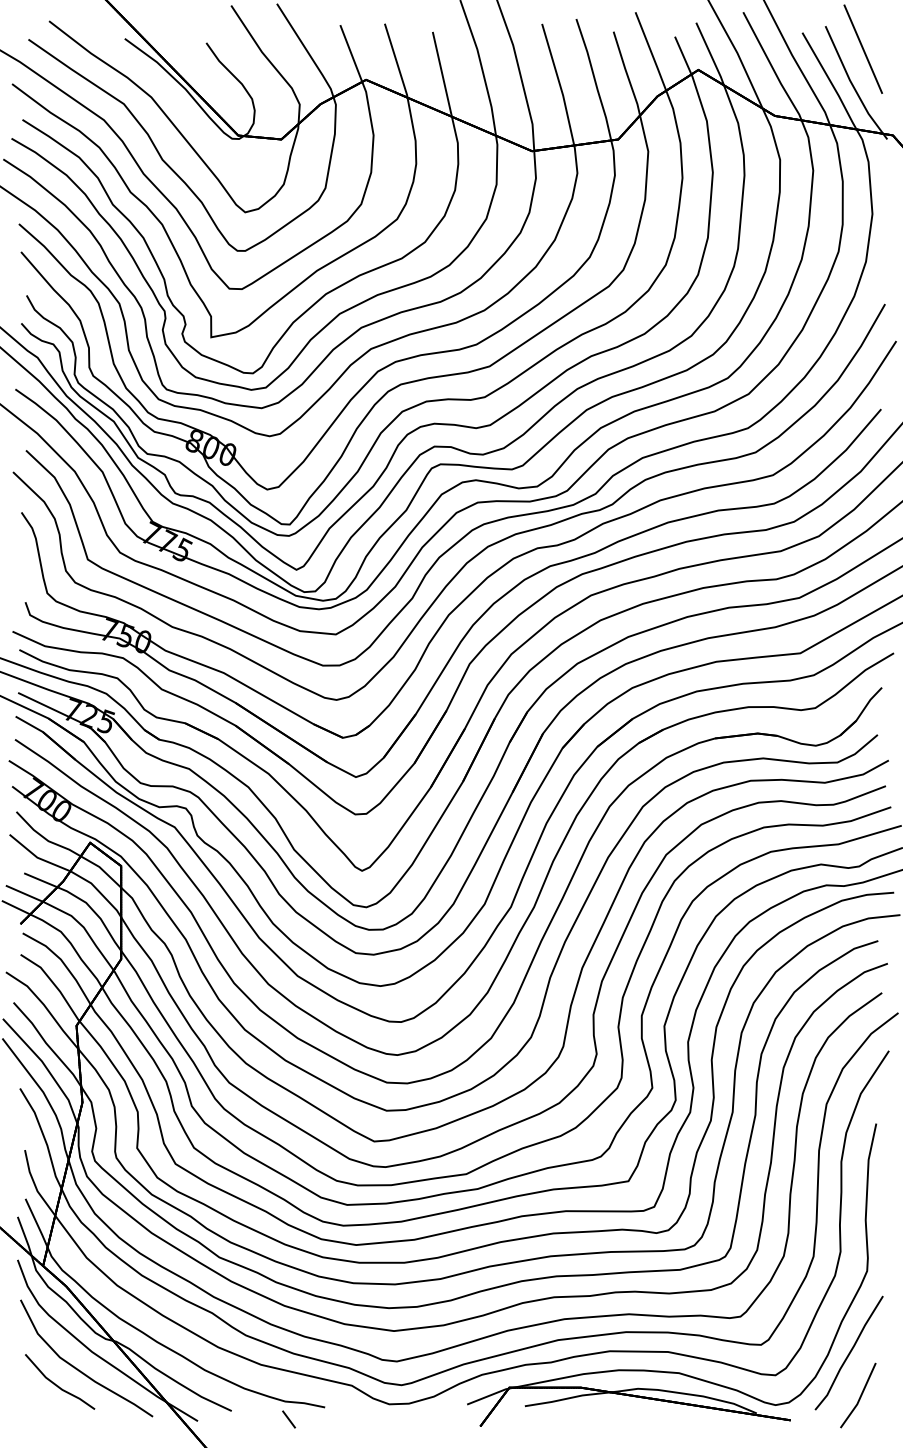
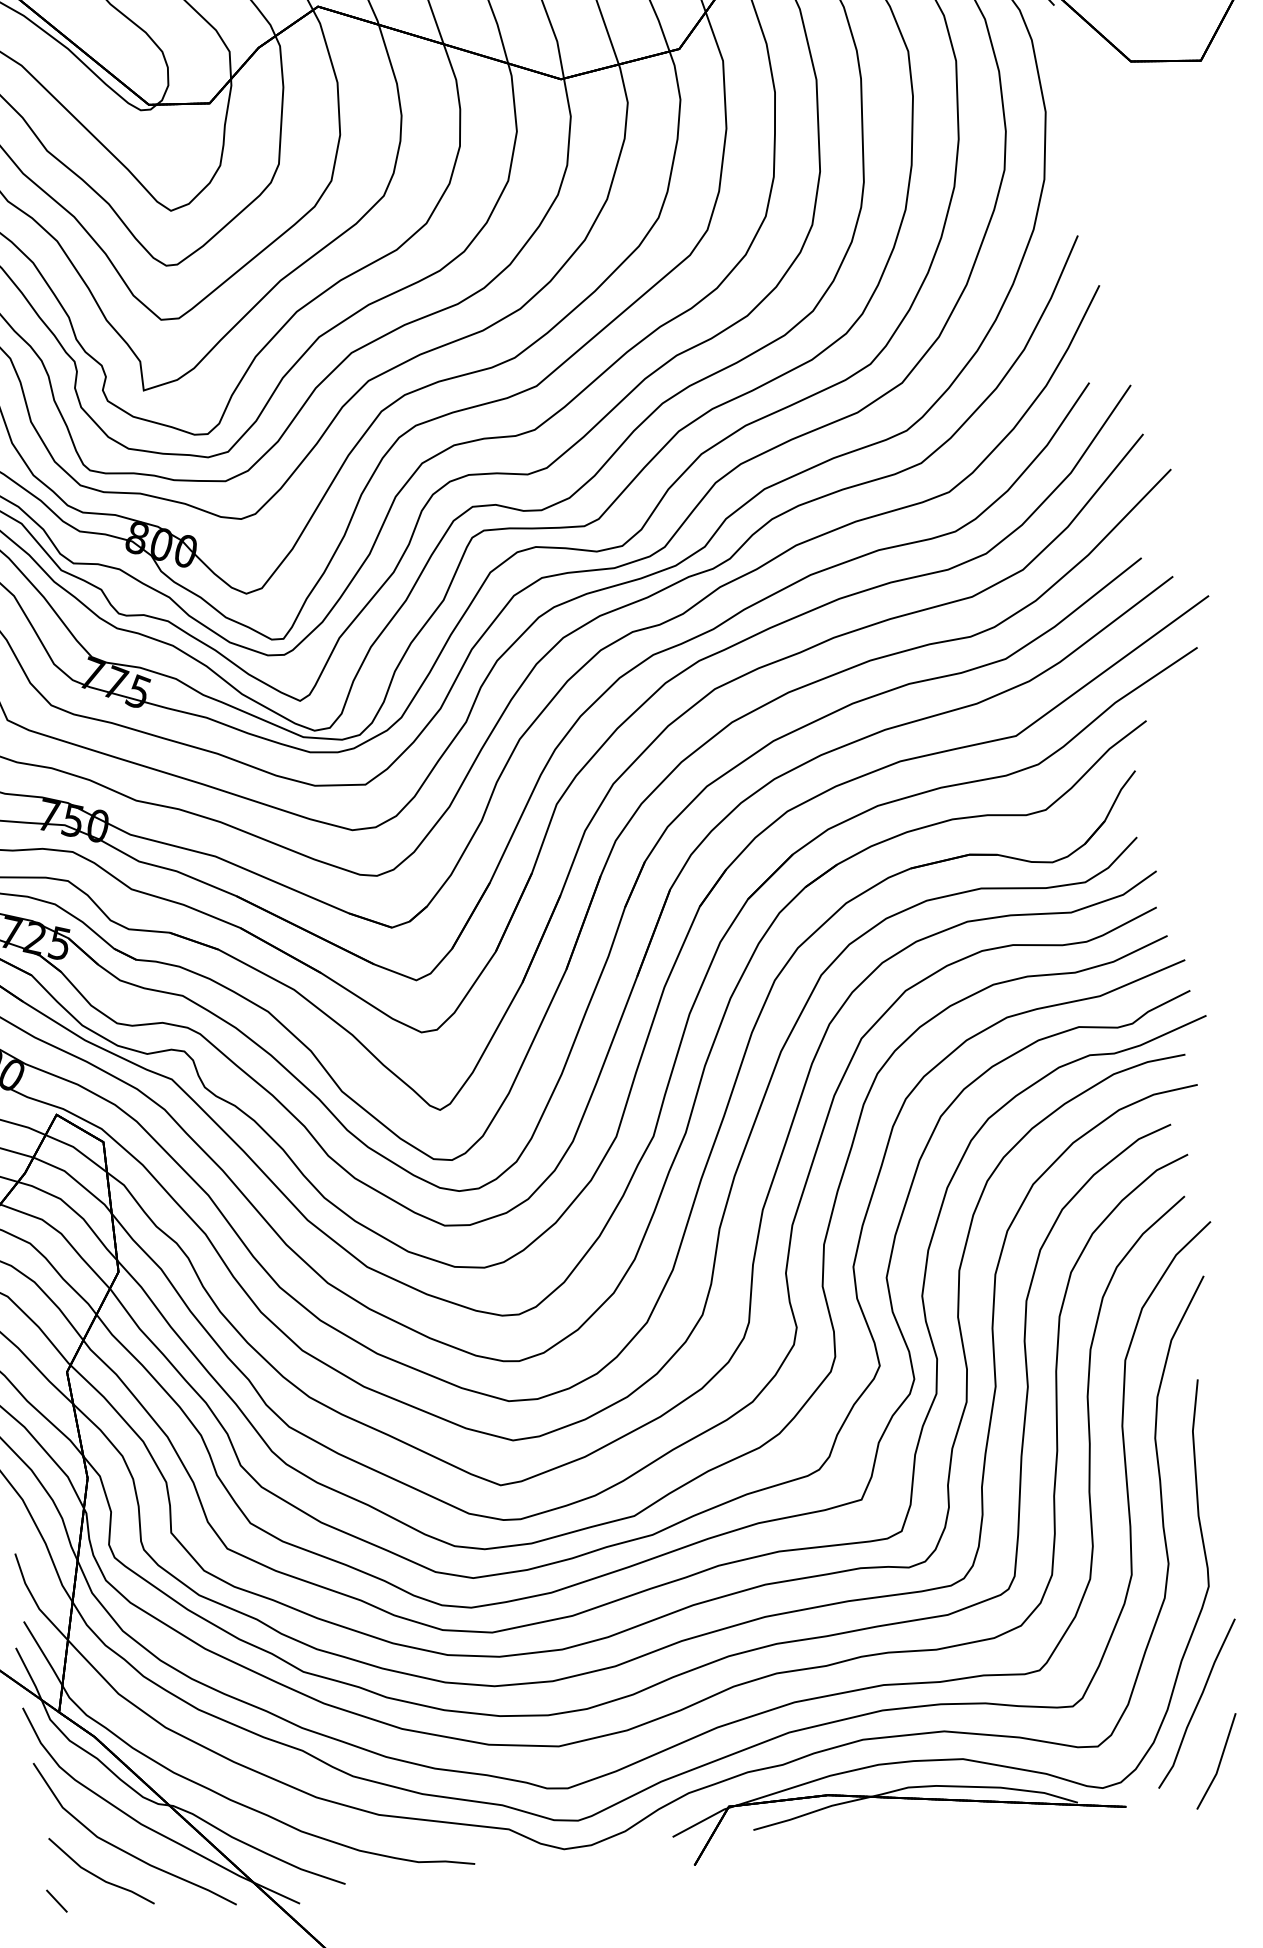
line: (288, 1419) -> (56, 1901), moved

